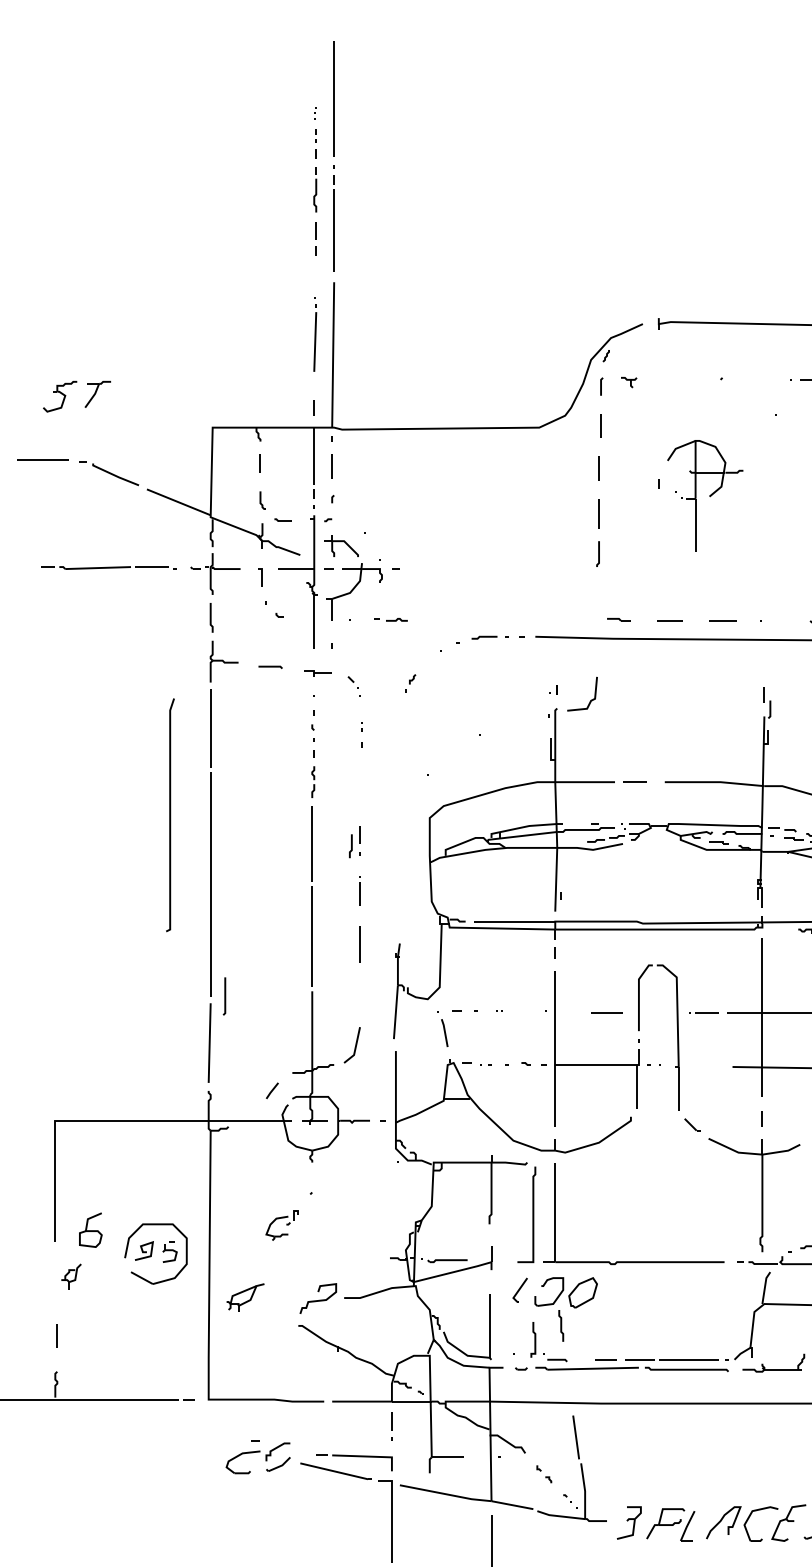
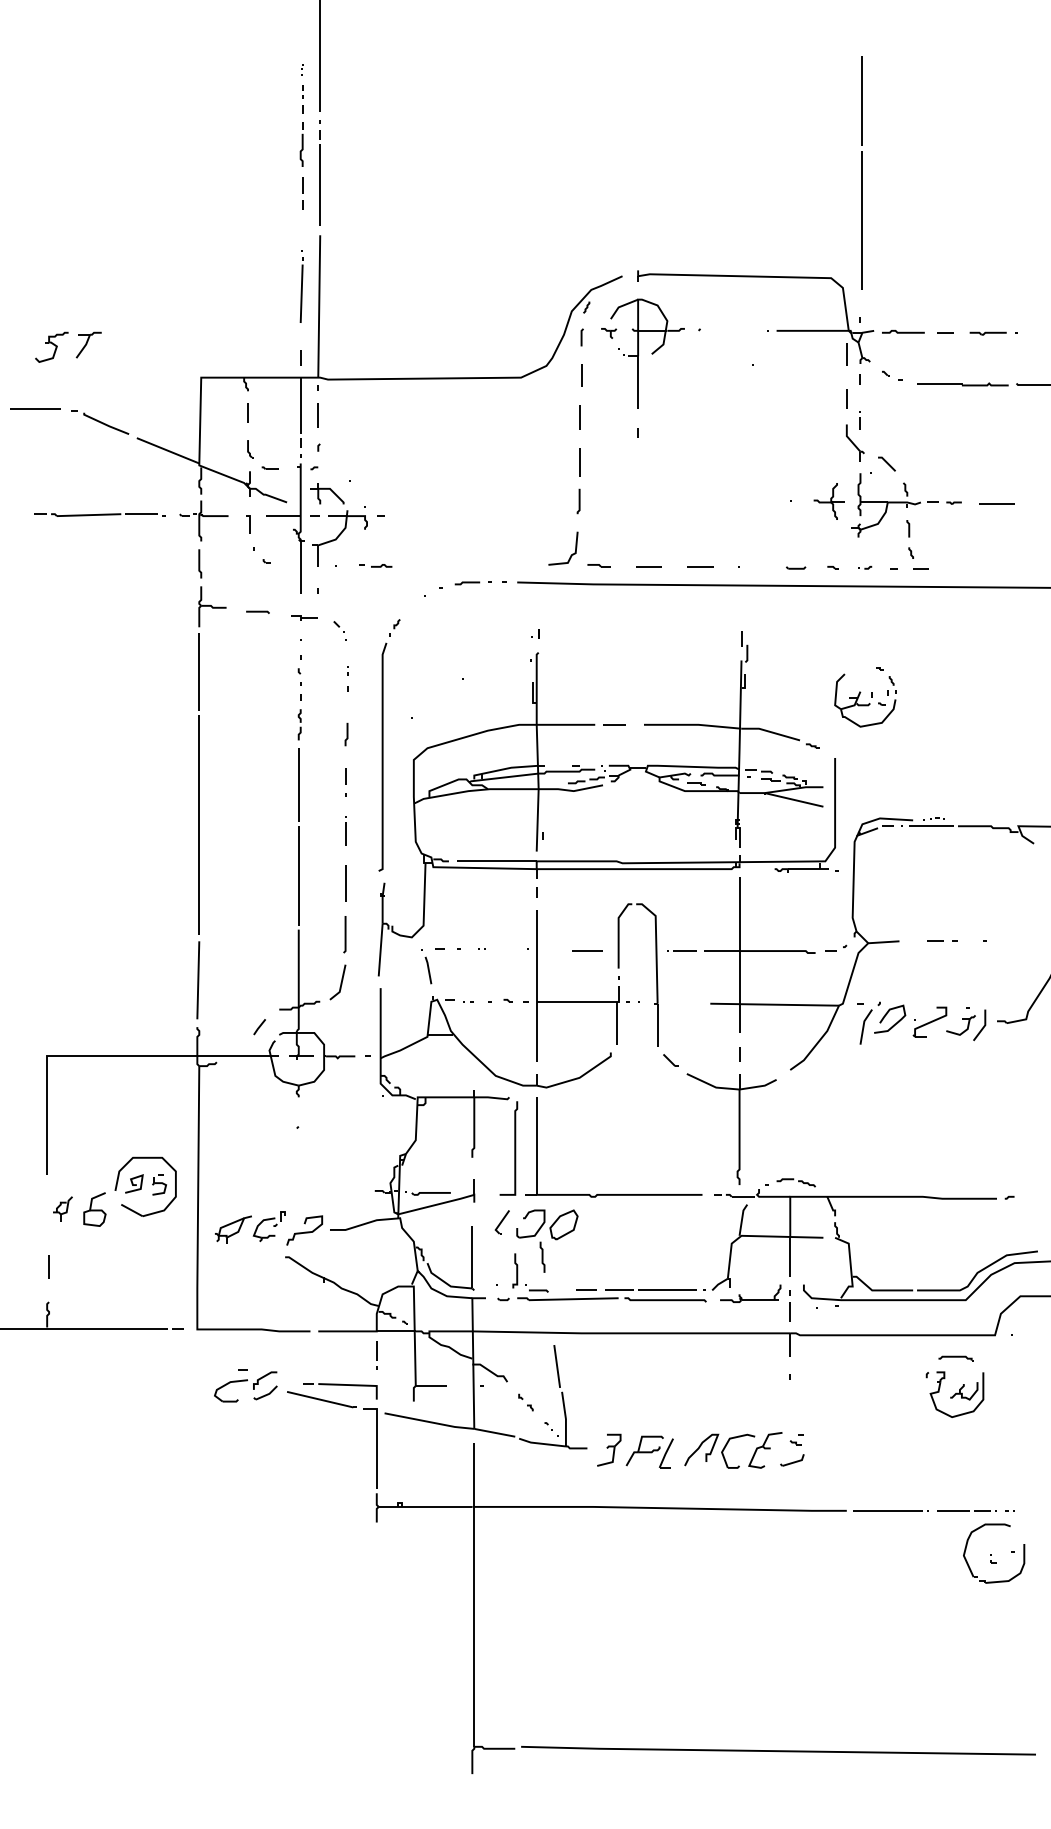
part: (705, 495) -> (647, 353), moved
line: (589, 701) -> (570, 555), moved
line: (170, 814) -> (382, 756), moved
line: (350, 846) -> (346, 734), moved
line: (224, 996) -> (344, 934), moved
part: (281, 1225) -> (268, 1226), moved
part: (90, 1230) -> (94, 1209), moved

